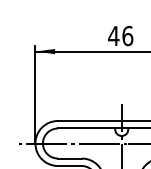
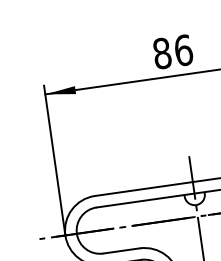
text: (113, 36) -> (161, 54), 46 -> 86

